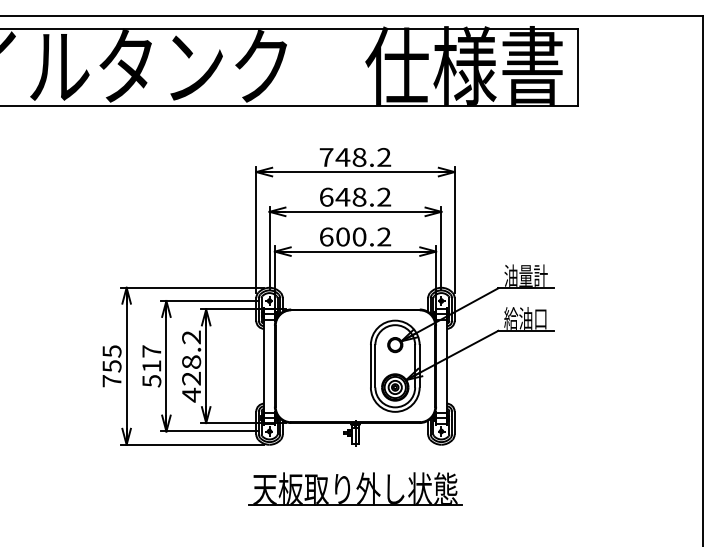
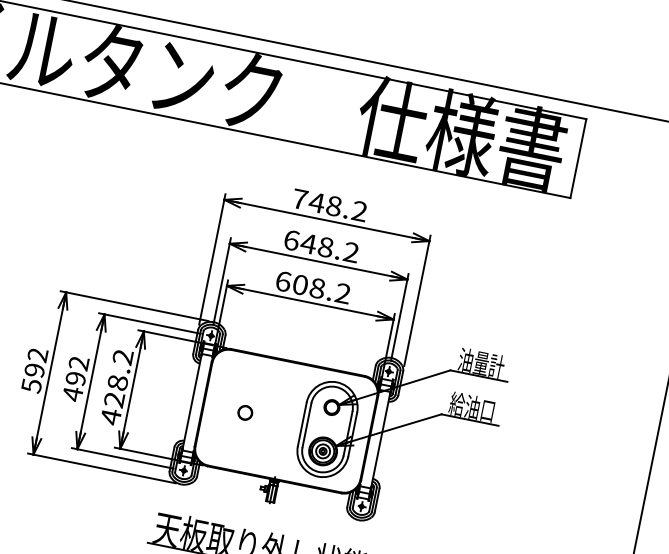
text: (359, 237) -> (317, 288), 600.2 -> 608.2
circle: (315, 365) -> (245, 412), added
text: (111, 366) -> (34, 370), 755 -> 592
text: (151, 366) -> (75, 378), 517 -> 492

